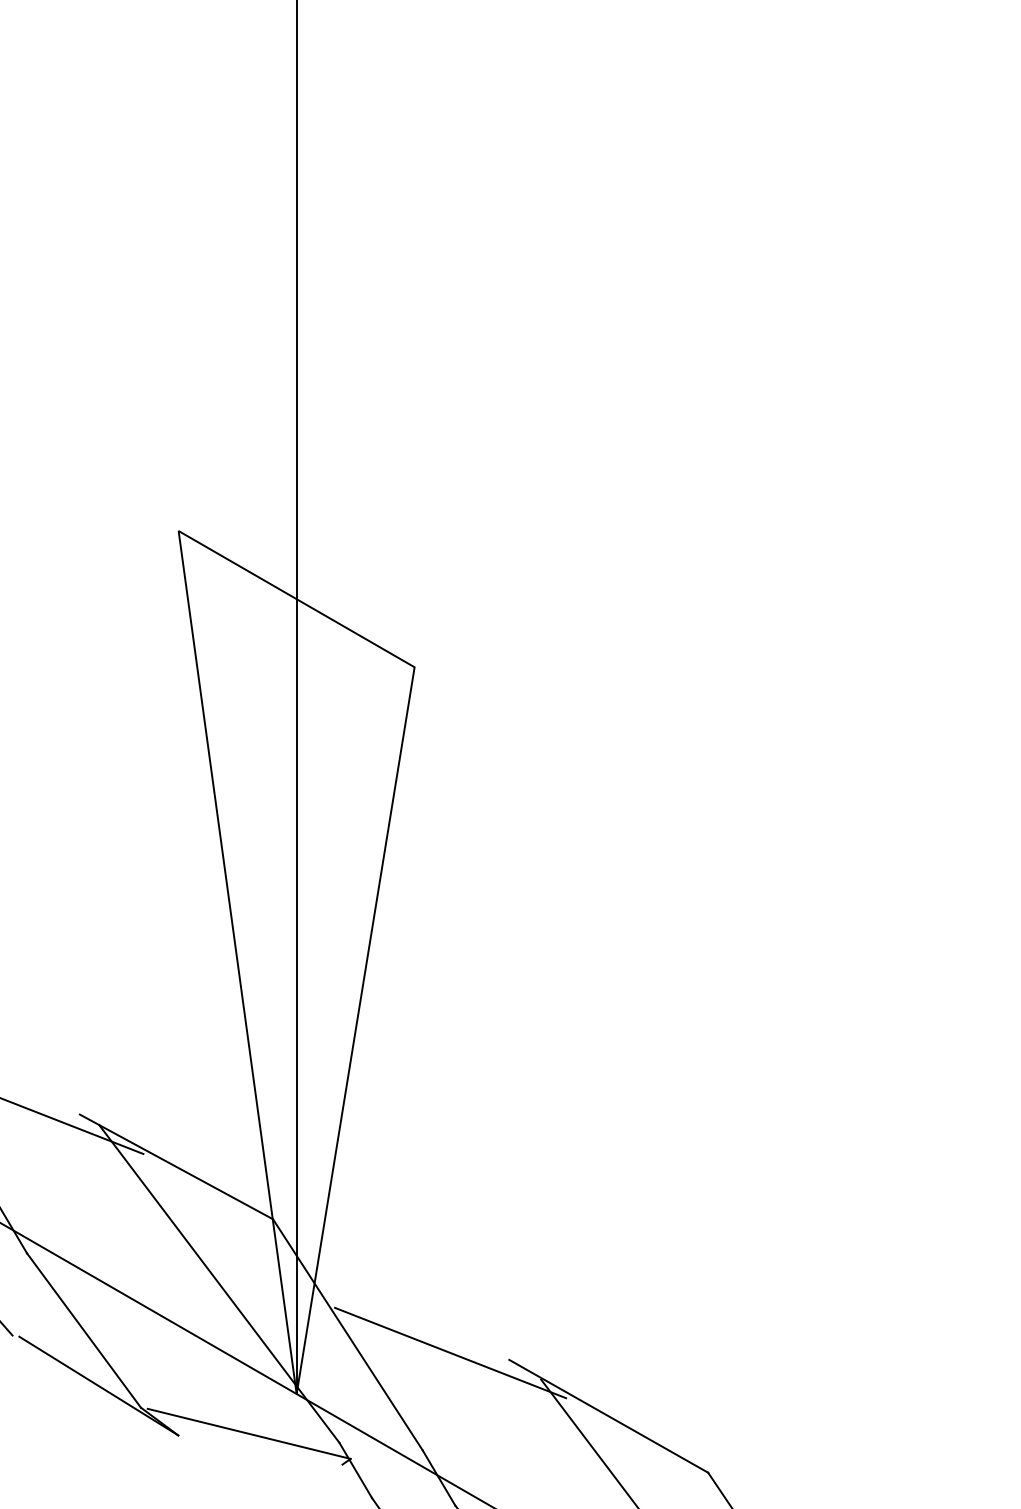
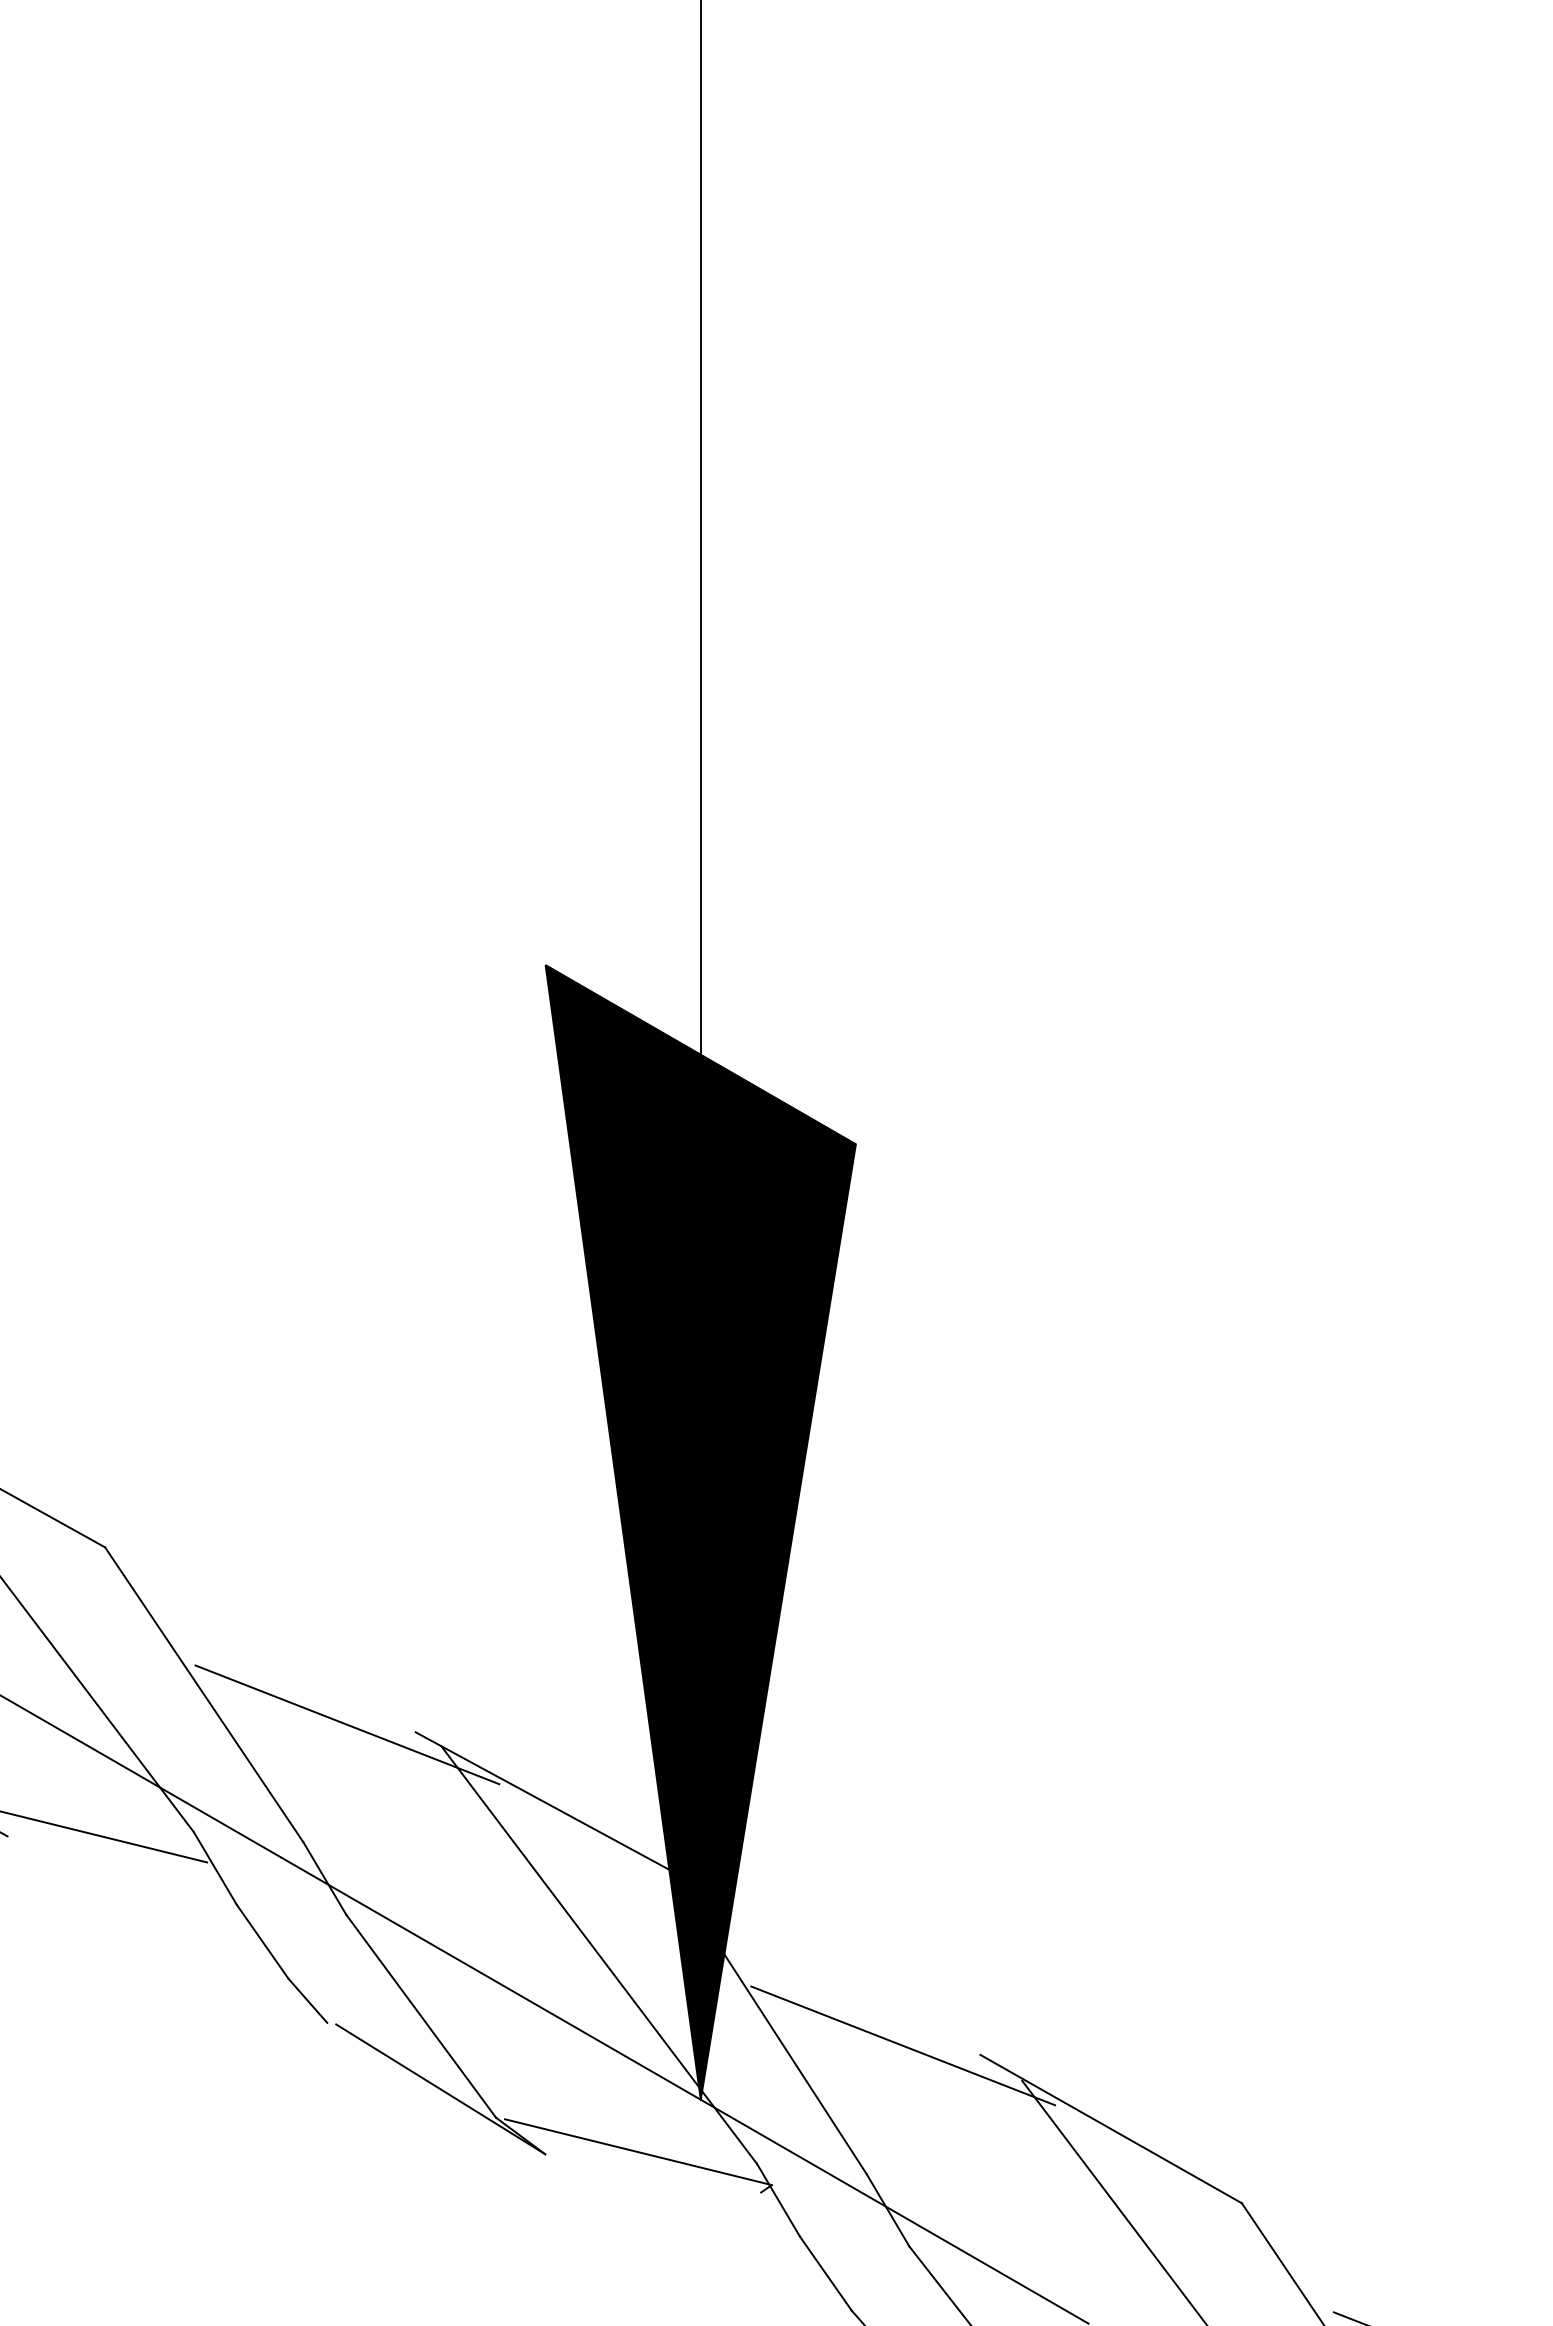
fill: (296, 962) -> (700, 1532), added

